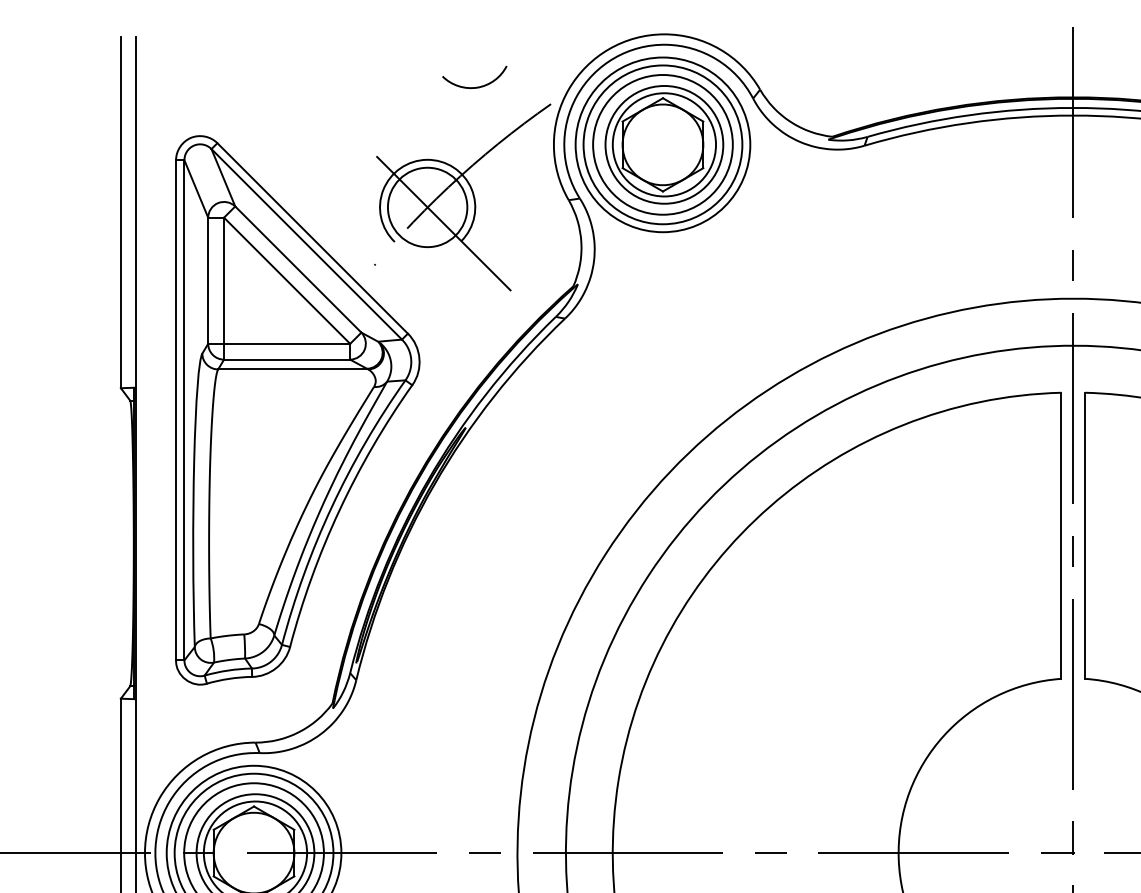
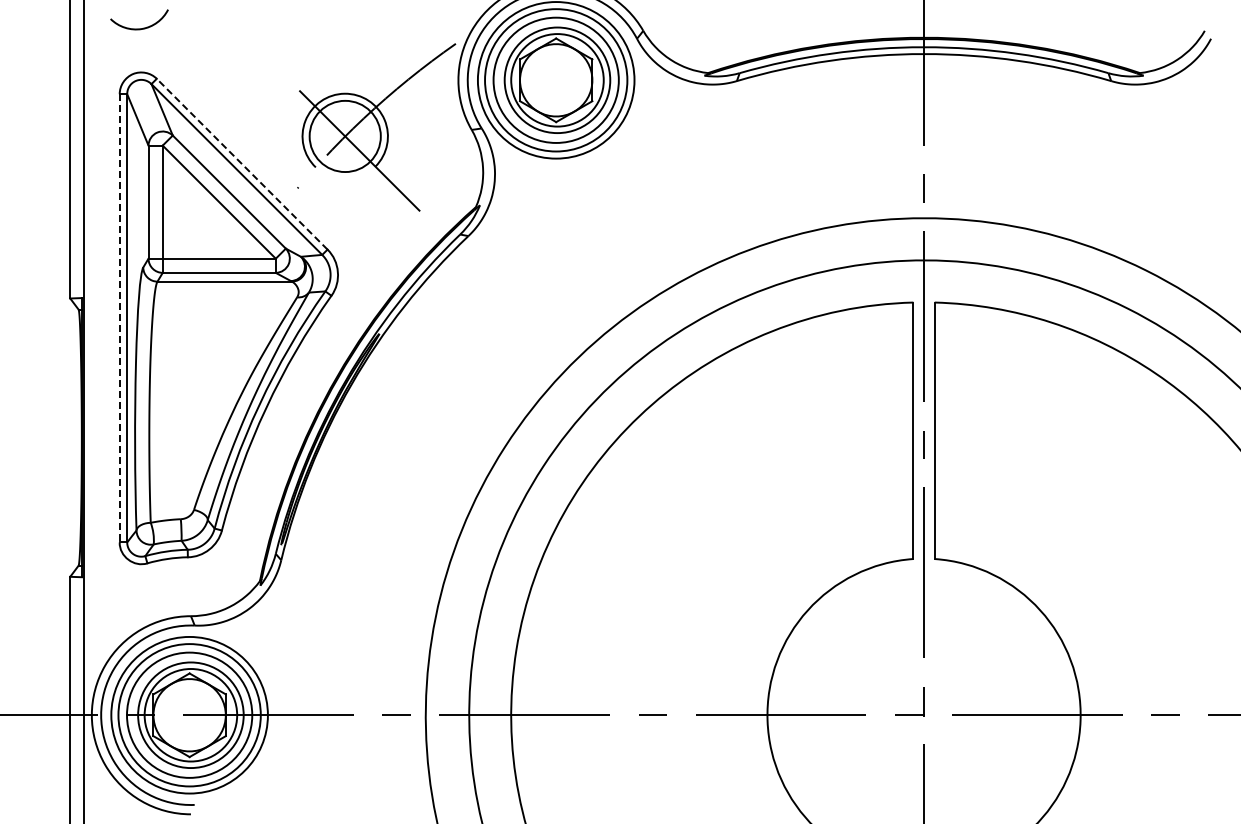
curve: (479, 85) -> (143, 27), moved
line: (313, 238) -> (242, 164), solid -> dashed
line: (175, 410) -> (119, 318), solid -> dashed

